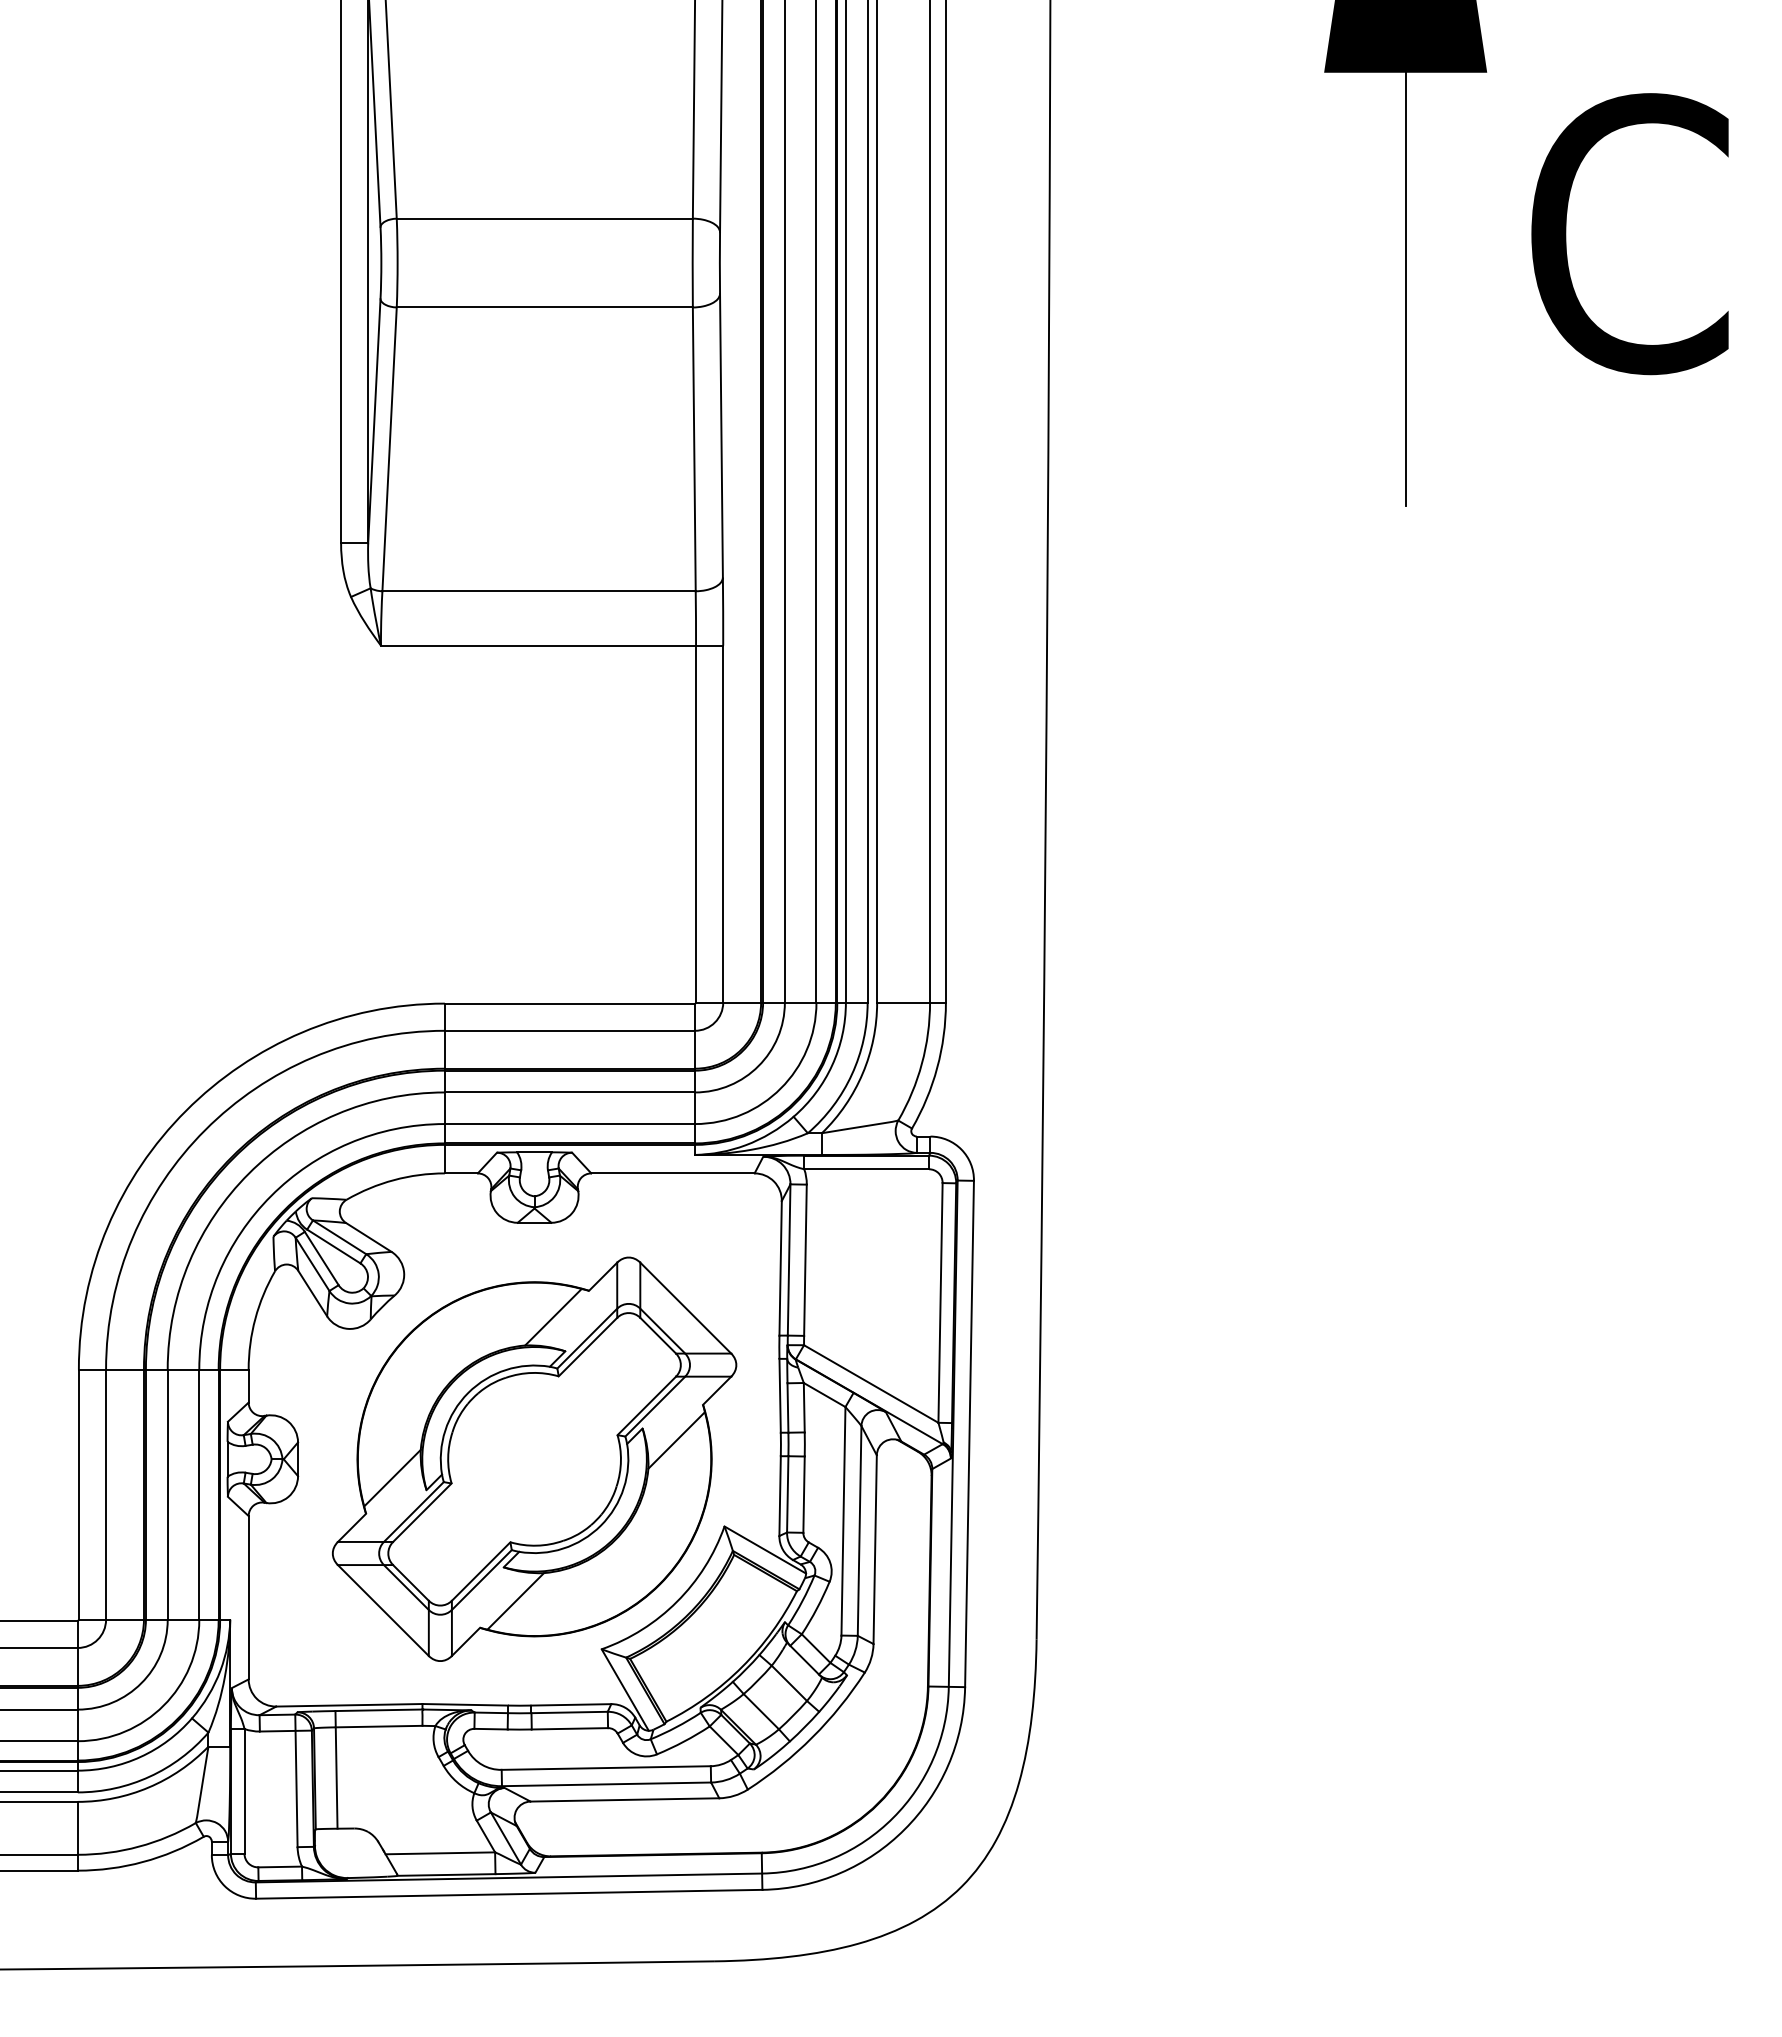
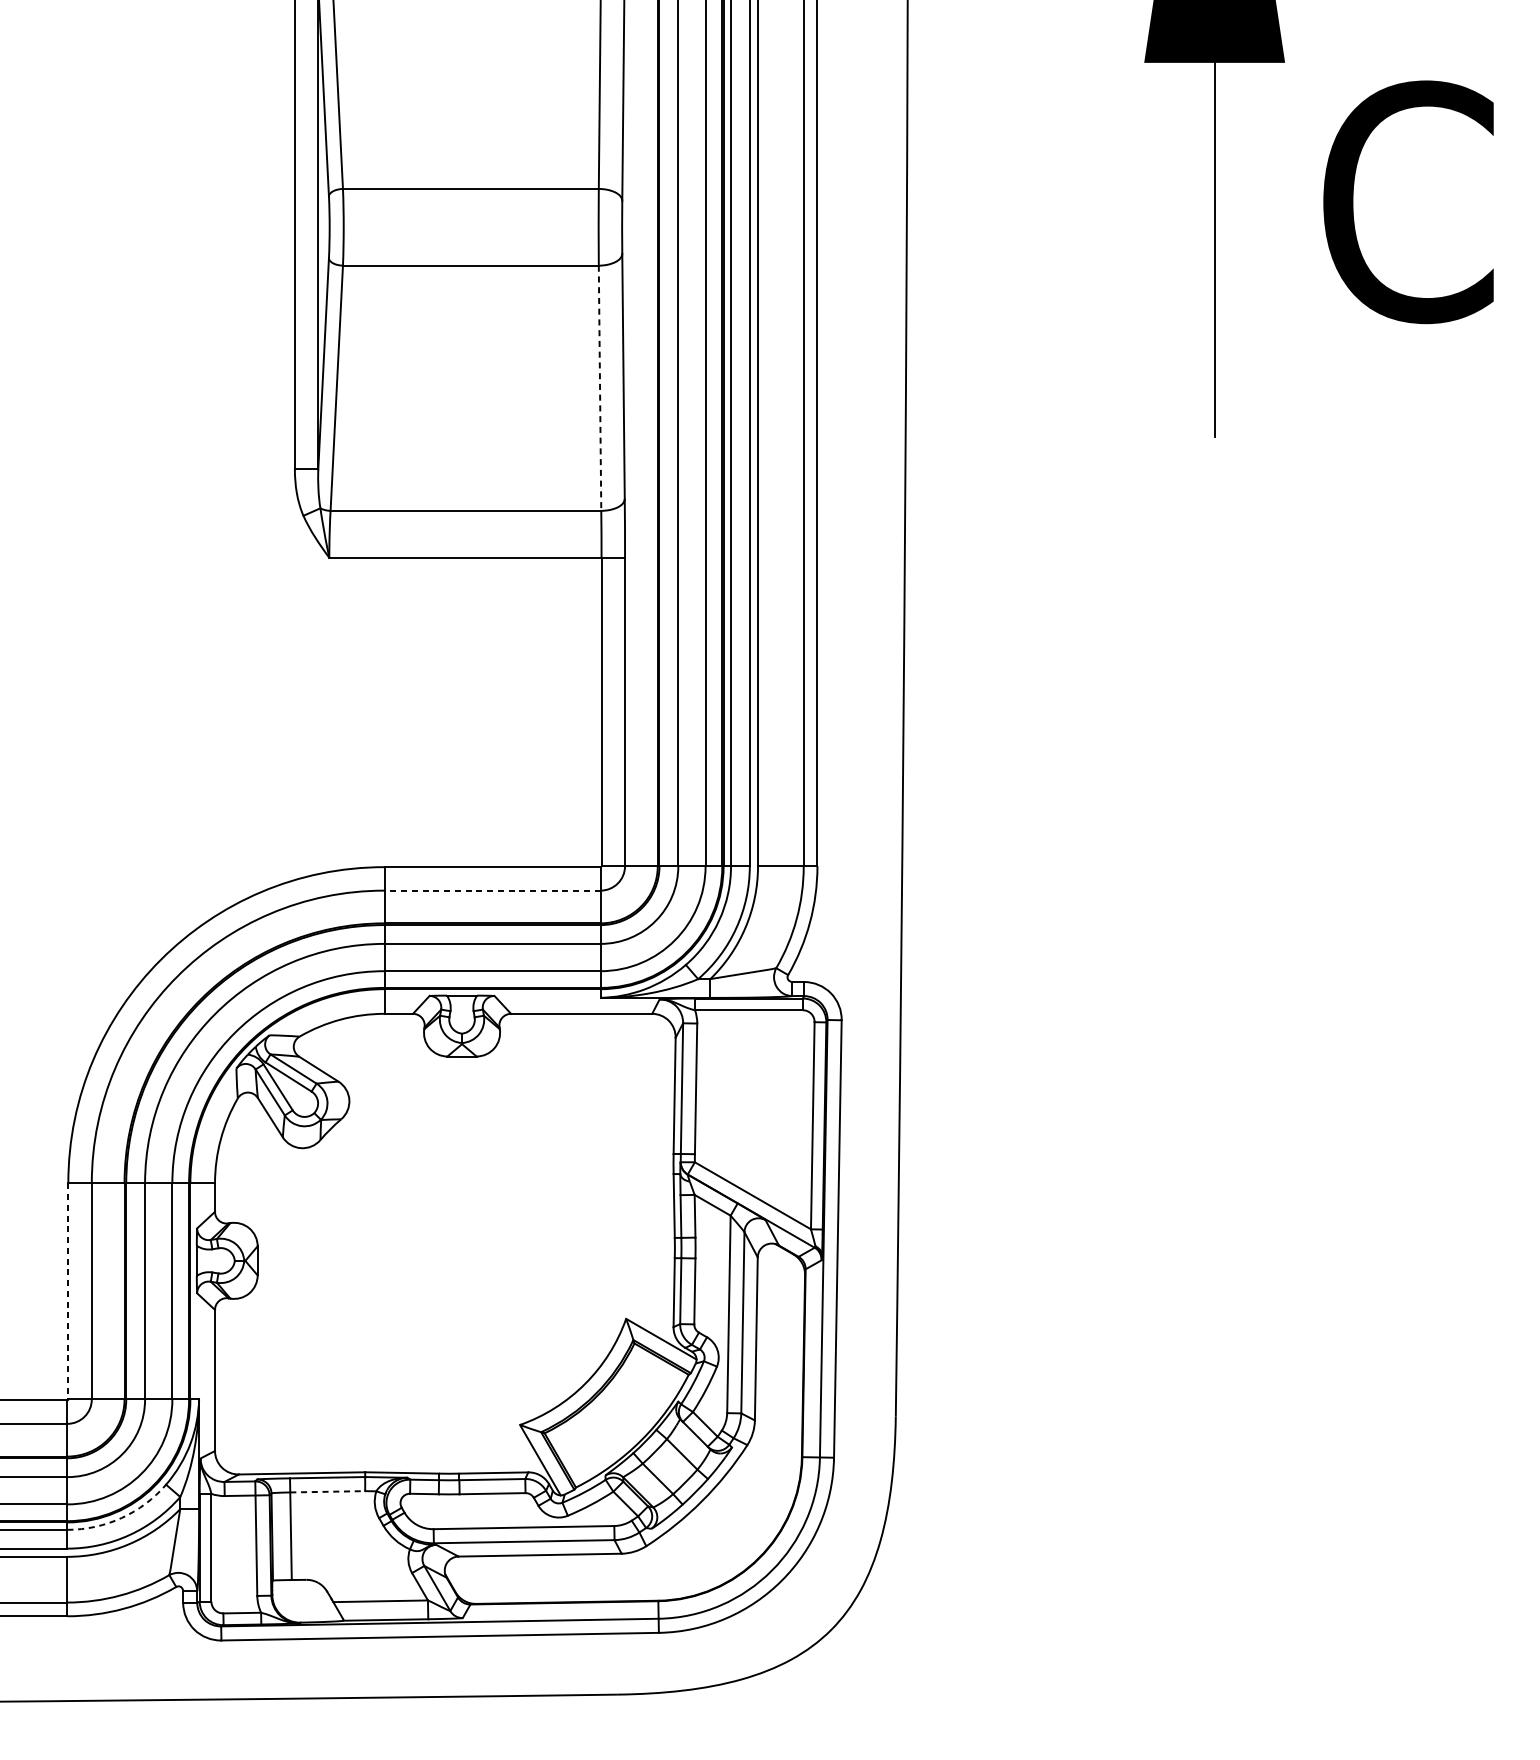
line: (694, 449) -> (600, 388), solid -> dashed
line: (569, 1030) -> (492, 890), solid -> dashed
part: (534, 1458) -> (461, 1260), removed
line: (78, 1495) -> (68, 1292), solid -> dashed
line: (379, 1726) -> (328, 1491), solid -> dashed
arc: (140, 1756) -> (121, 1517), solid -> dashed

